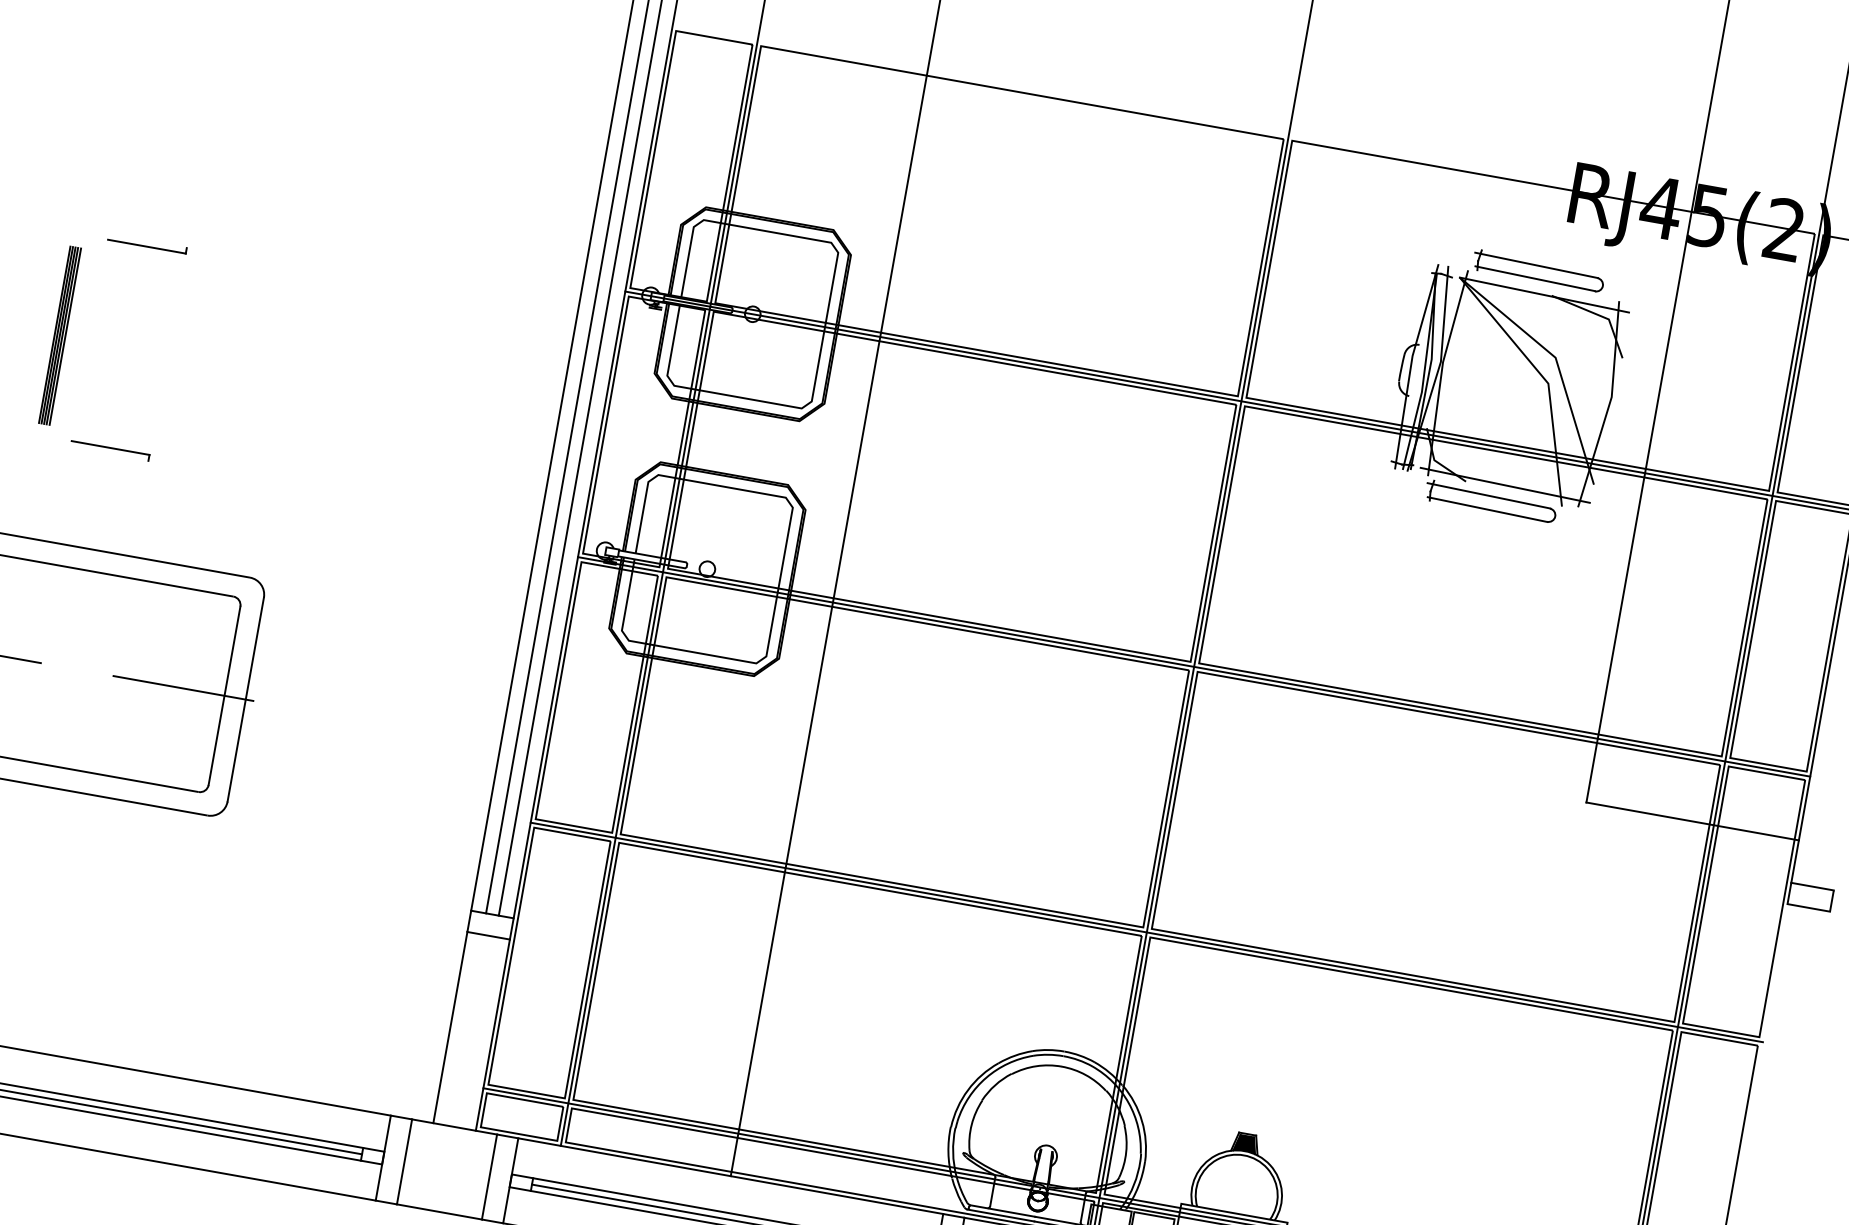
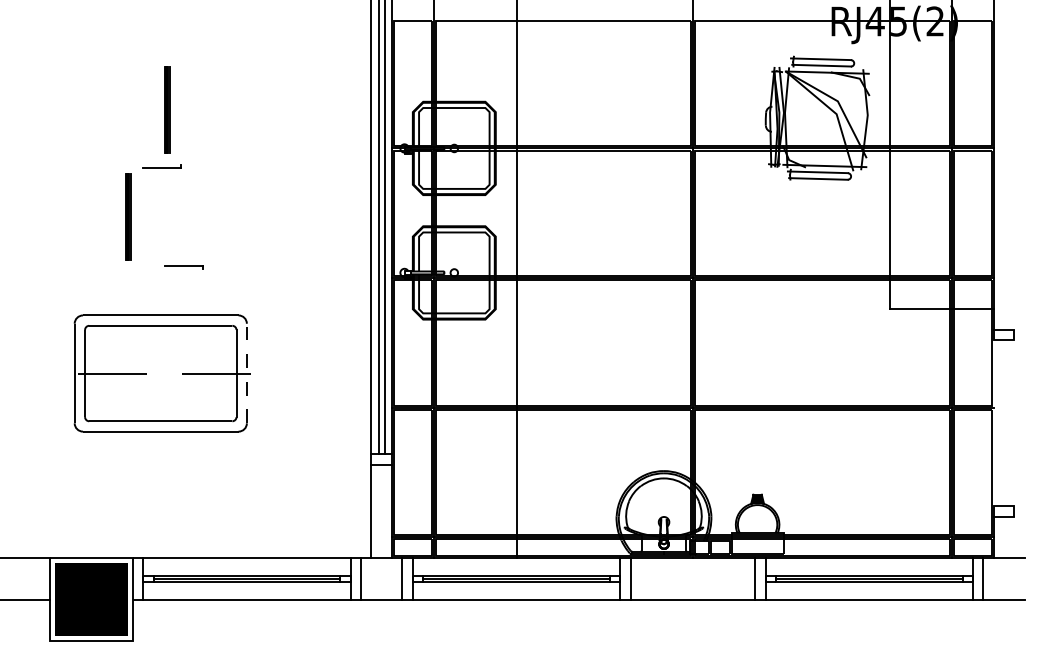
part: (179, 129) -> (167, 109), added
part: (109, 451) -> (183, 267), moved
line: (244, 699) -> (246, 373), solid -> dashed

